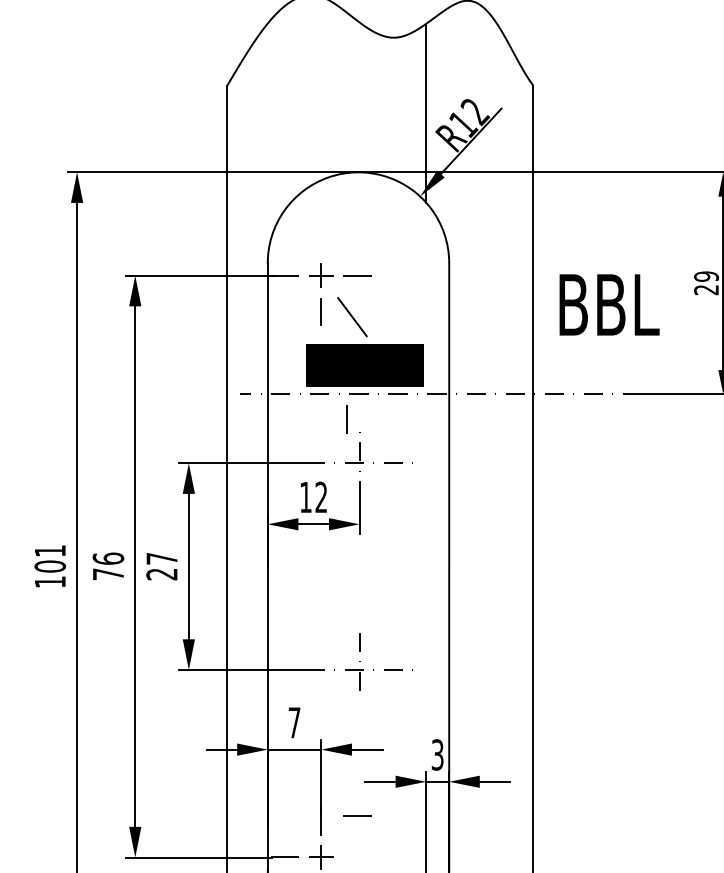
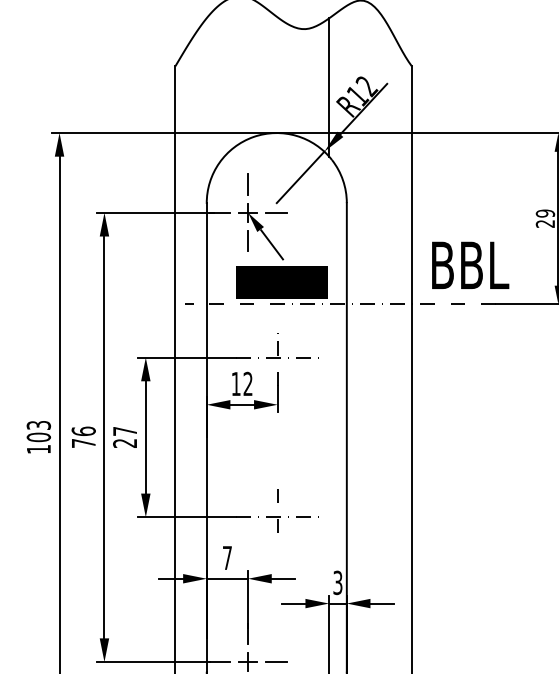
line: (389, 229) -> (300, 177), added
fill: (330, 288) -> (255, 222), added
text: (609, 303) -> (470, 264), moved
line: (346, 419) -> (247, 184), moved
text: (49, 551) -> (38, 425), 101 -> 103
line: (358, 815) -> (276, 661), moved

